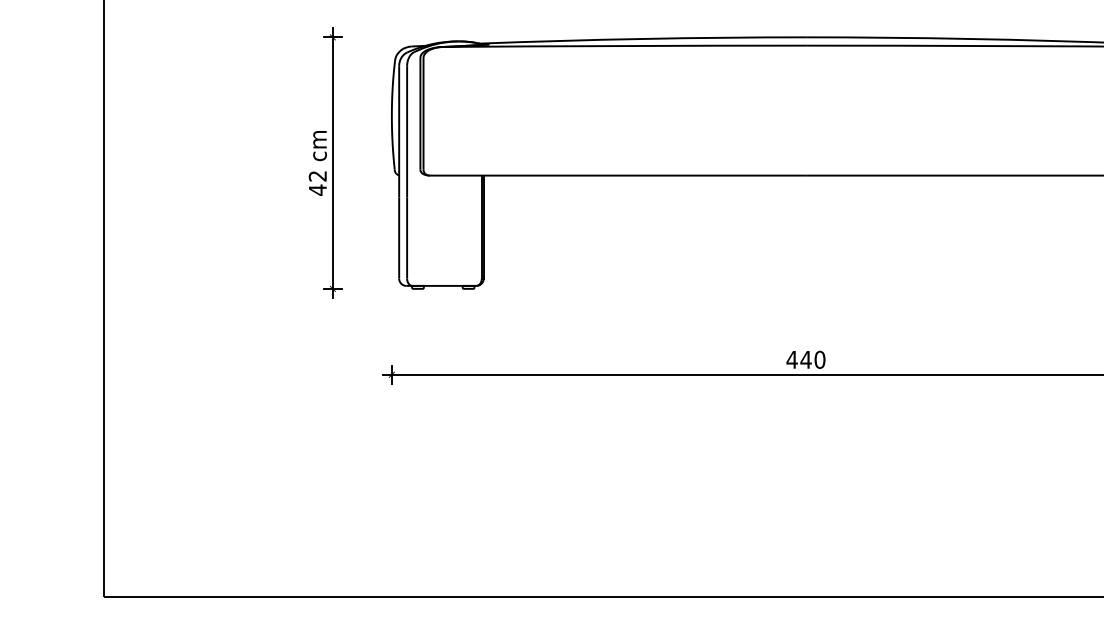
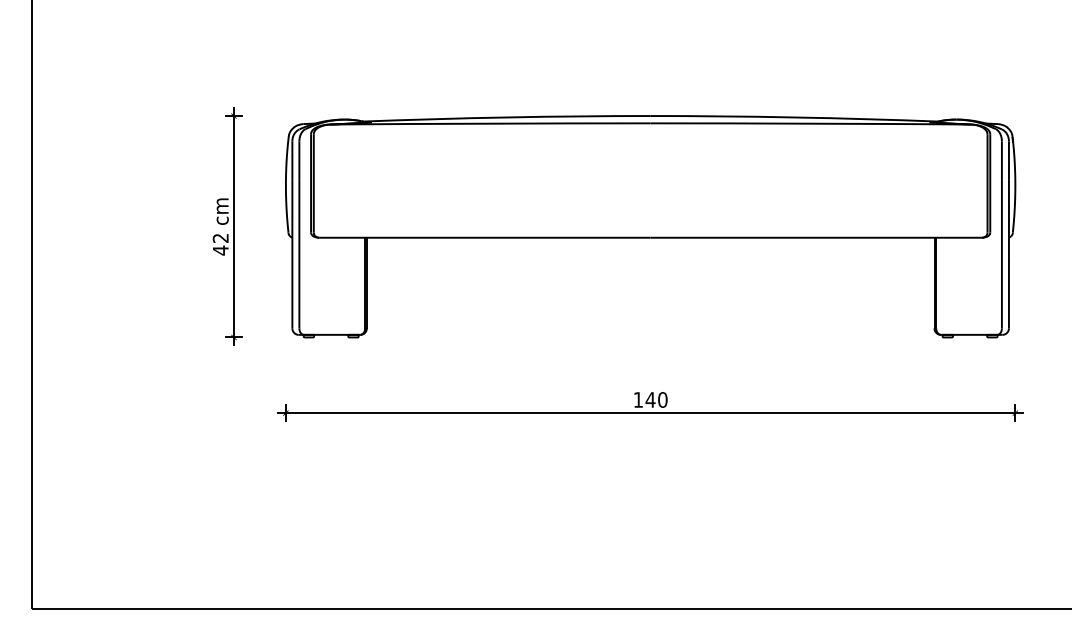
text: (792, 359) -> (638, 399), 440 -> 140

